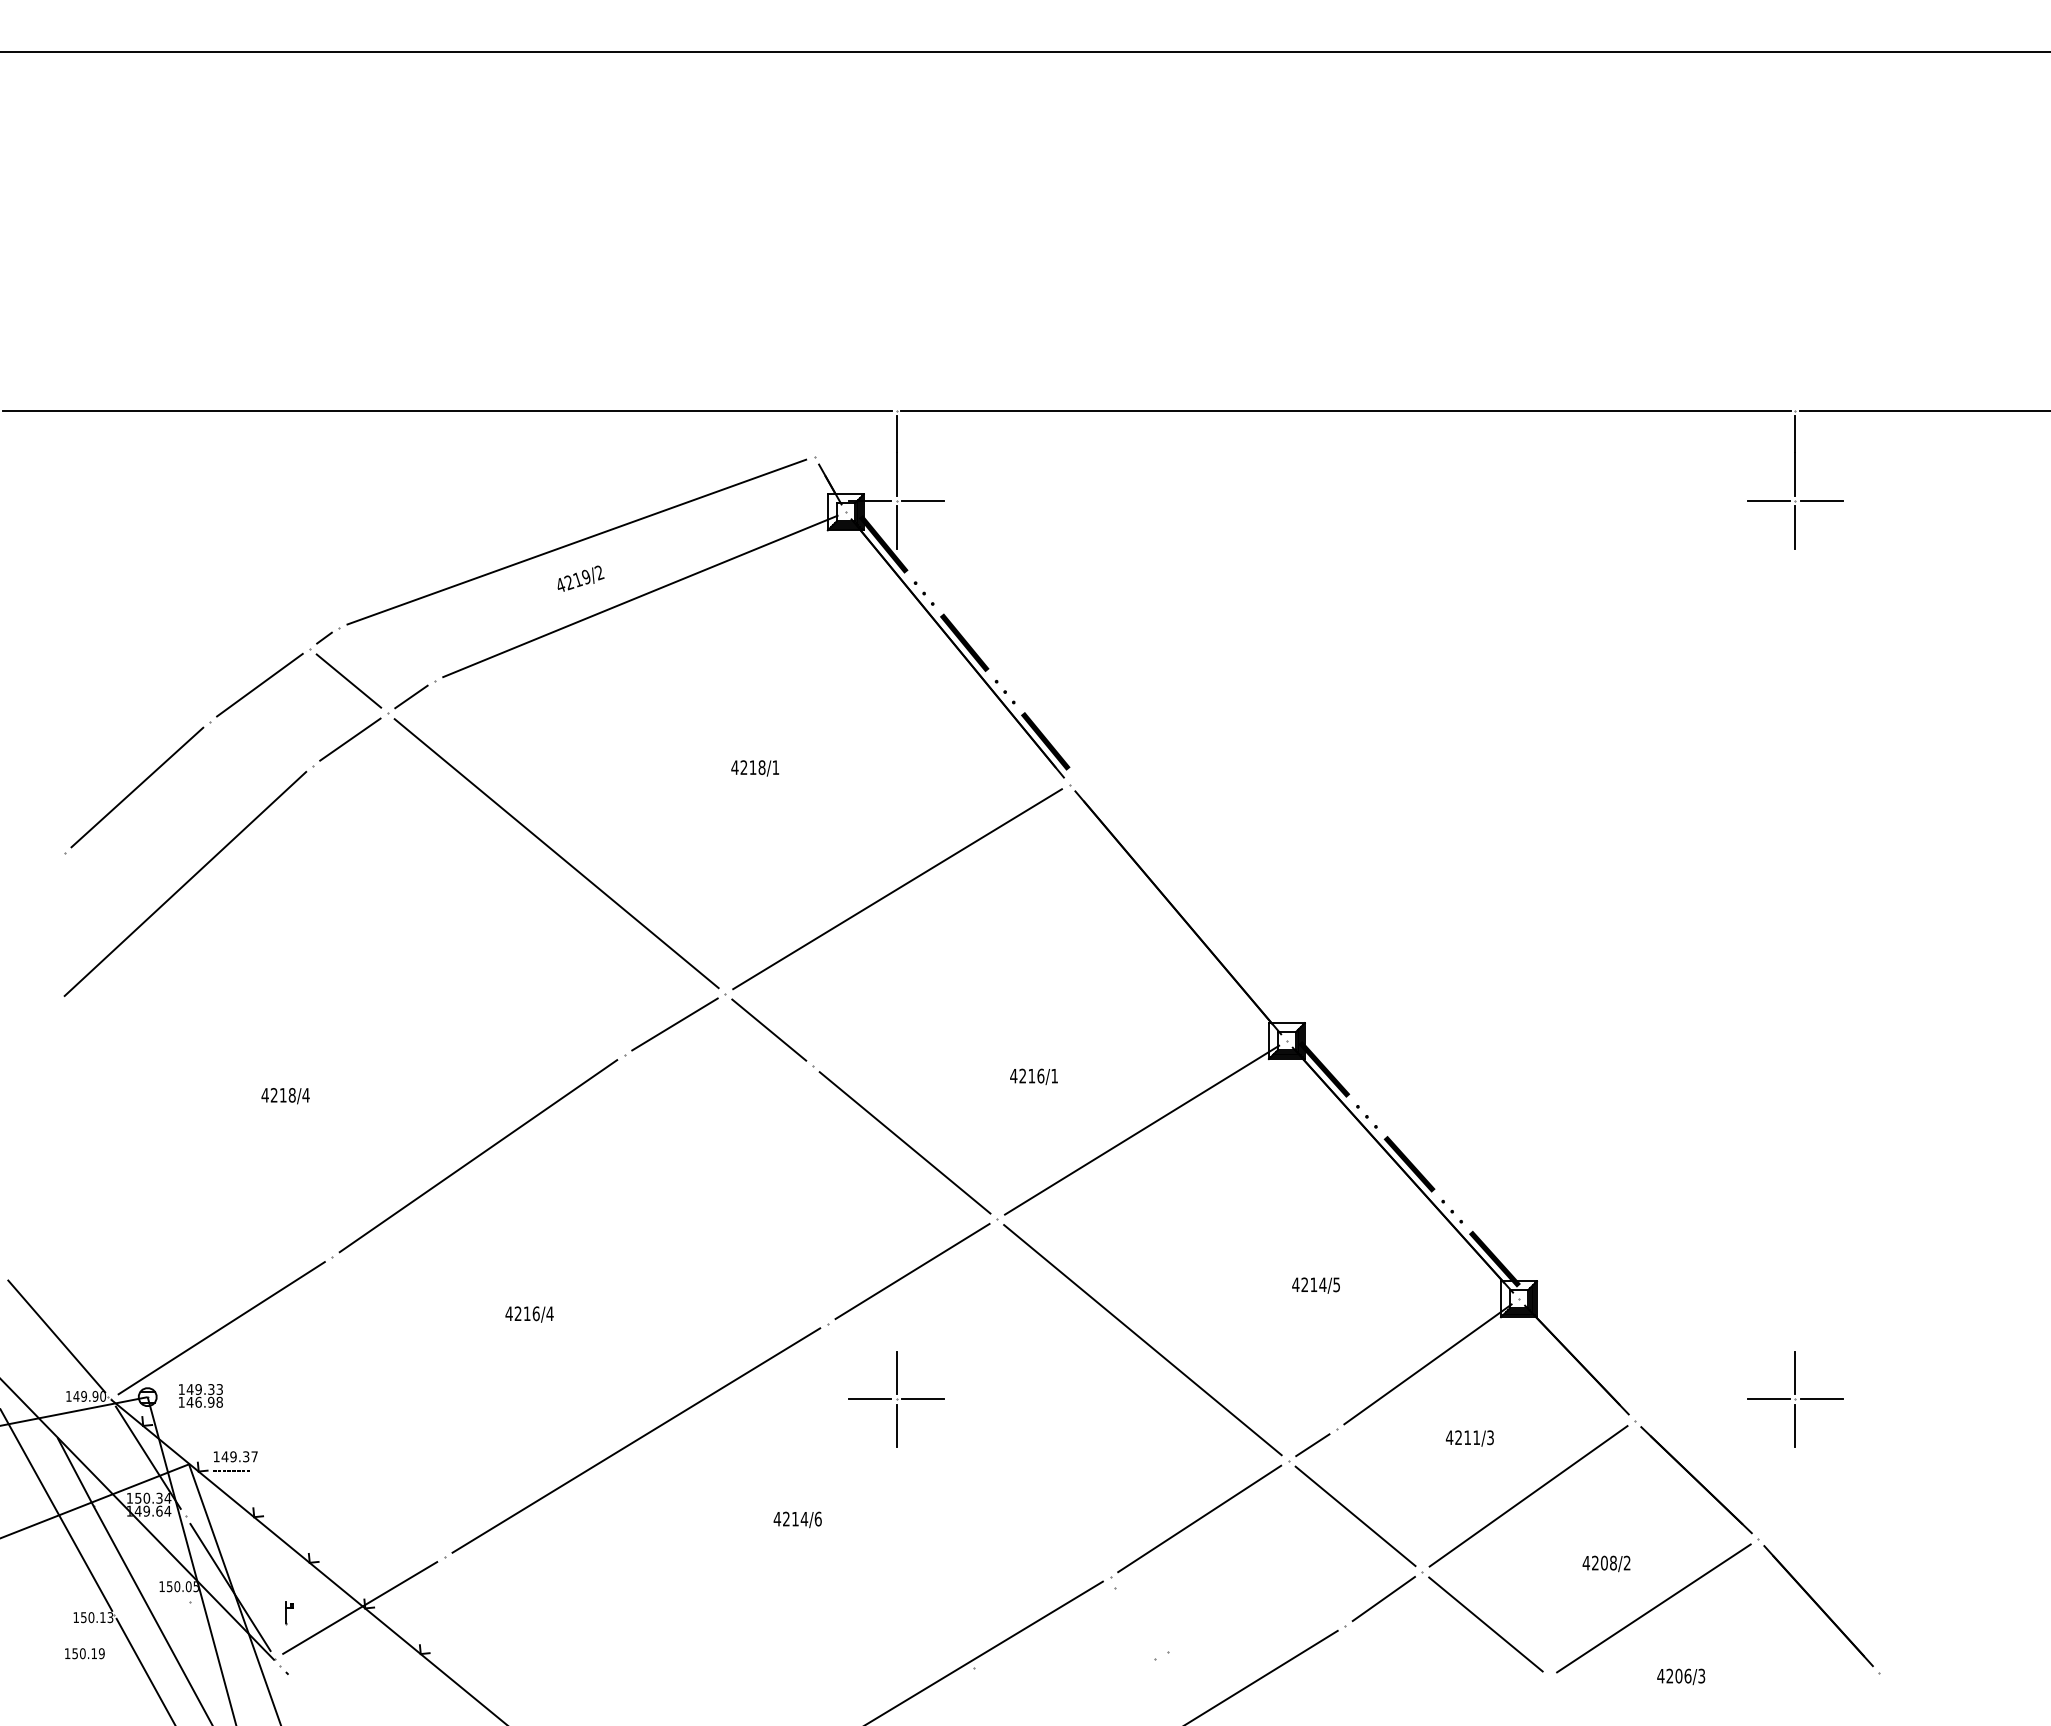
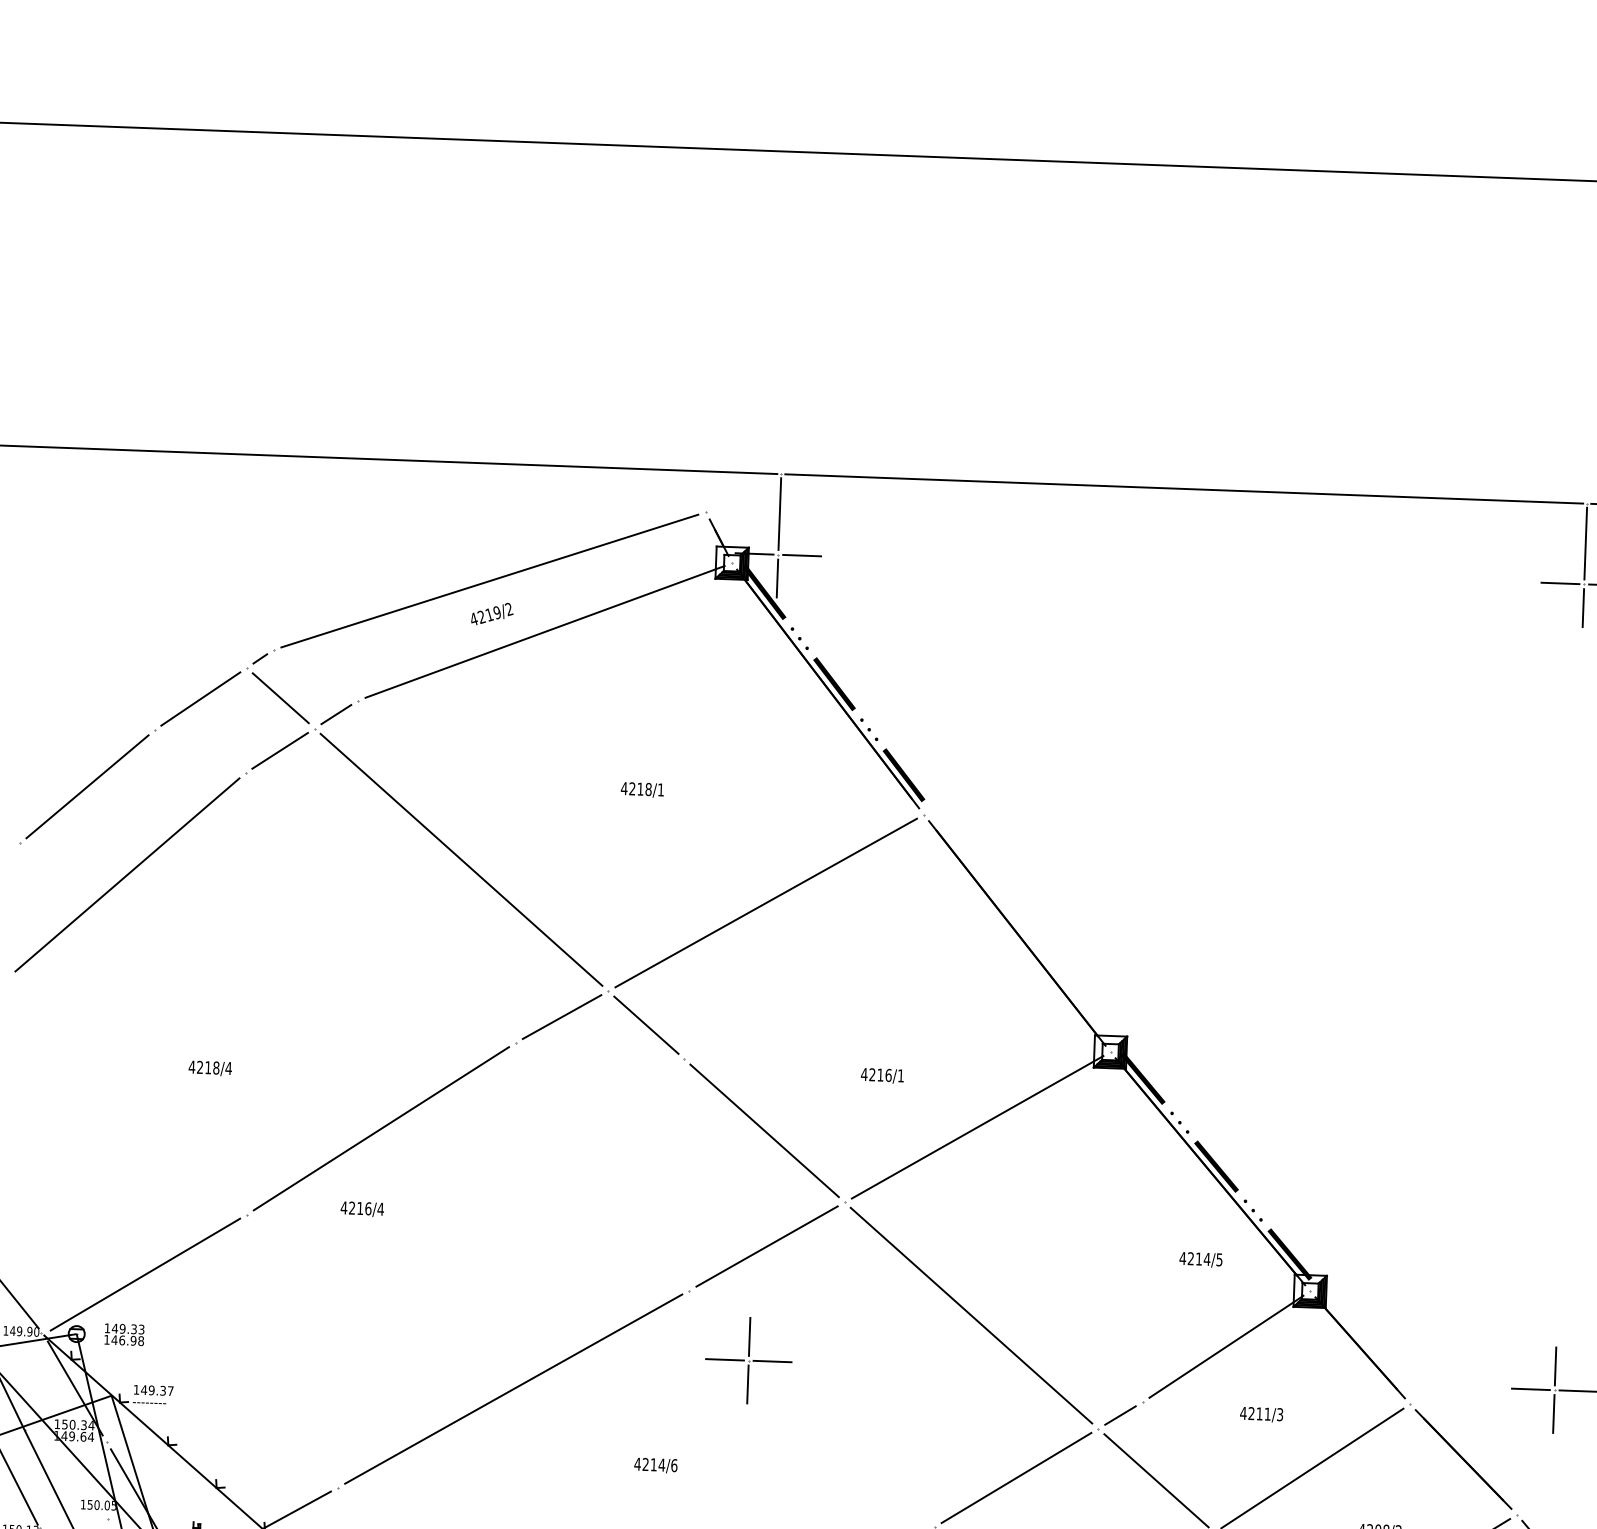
text: (1315, 1285) -> (1200, 1259), moved
text: (529, 1314) -> (362, 1209), moved

